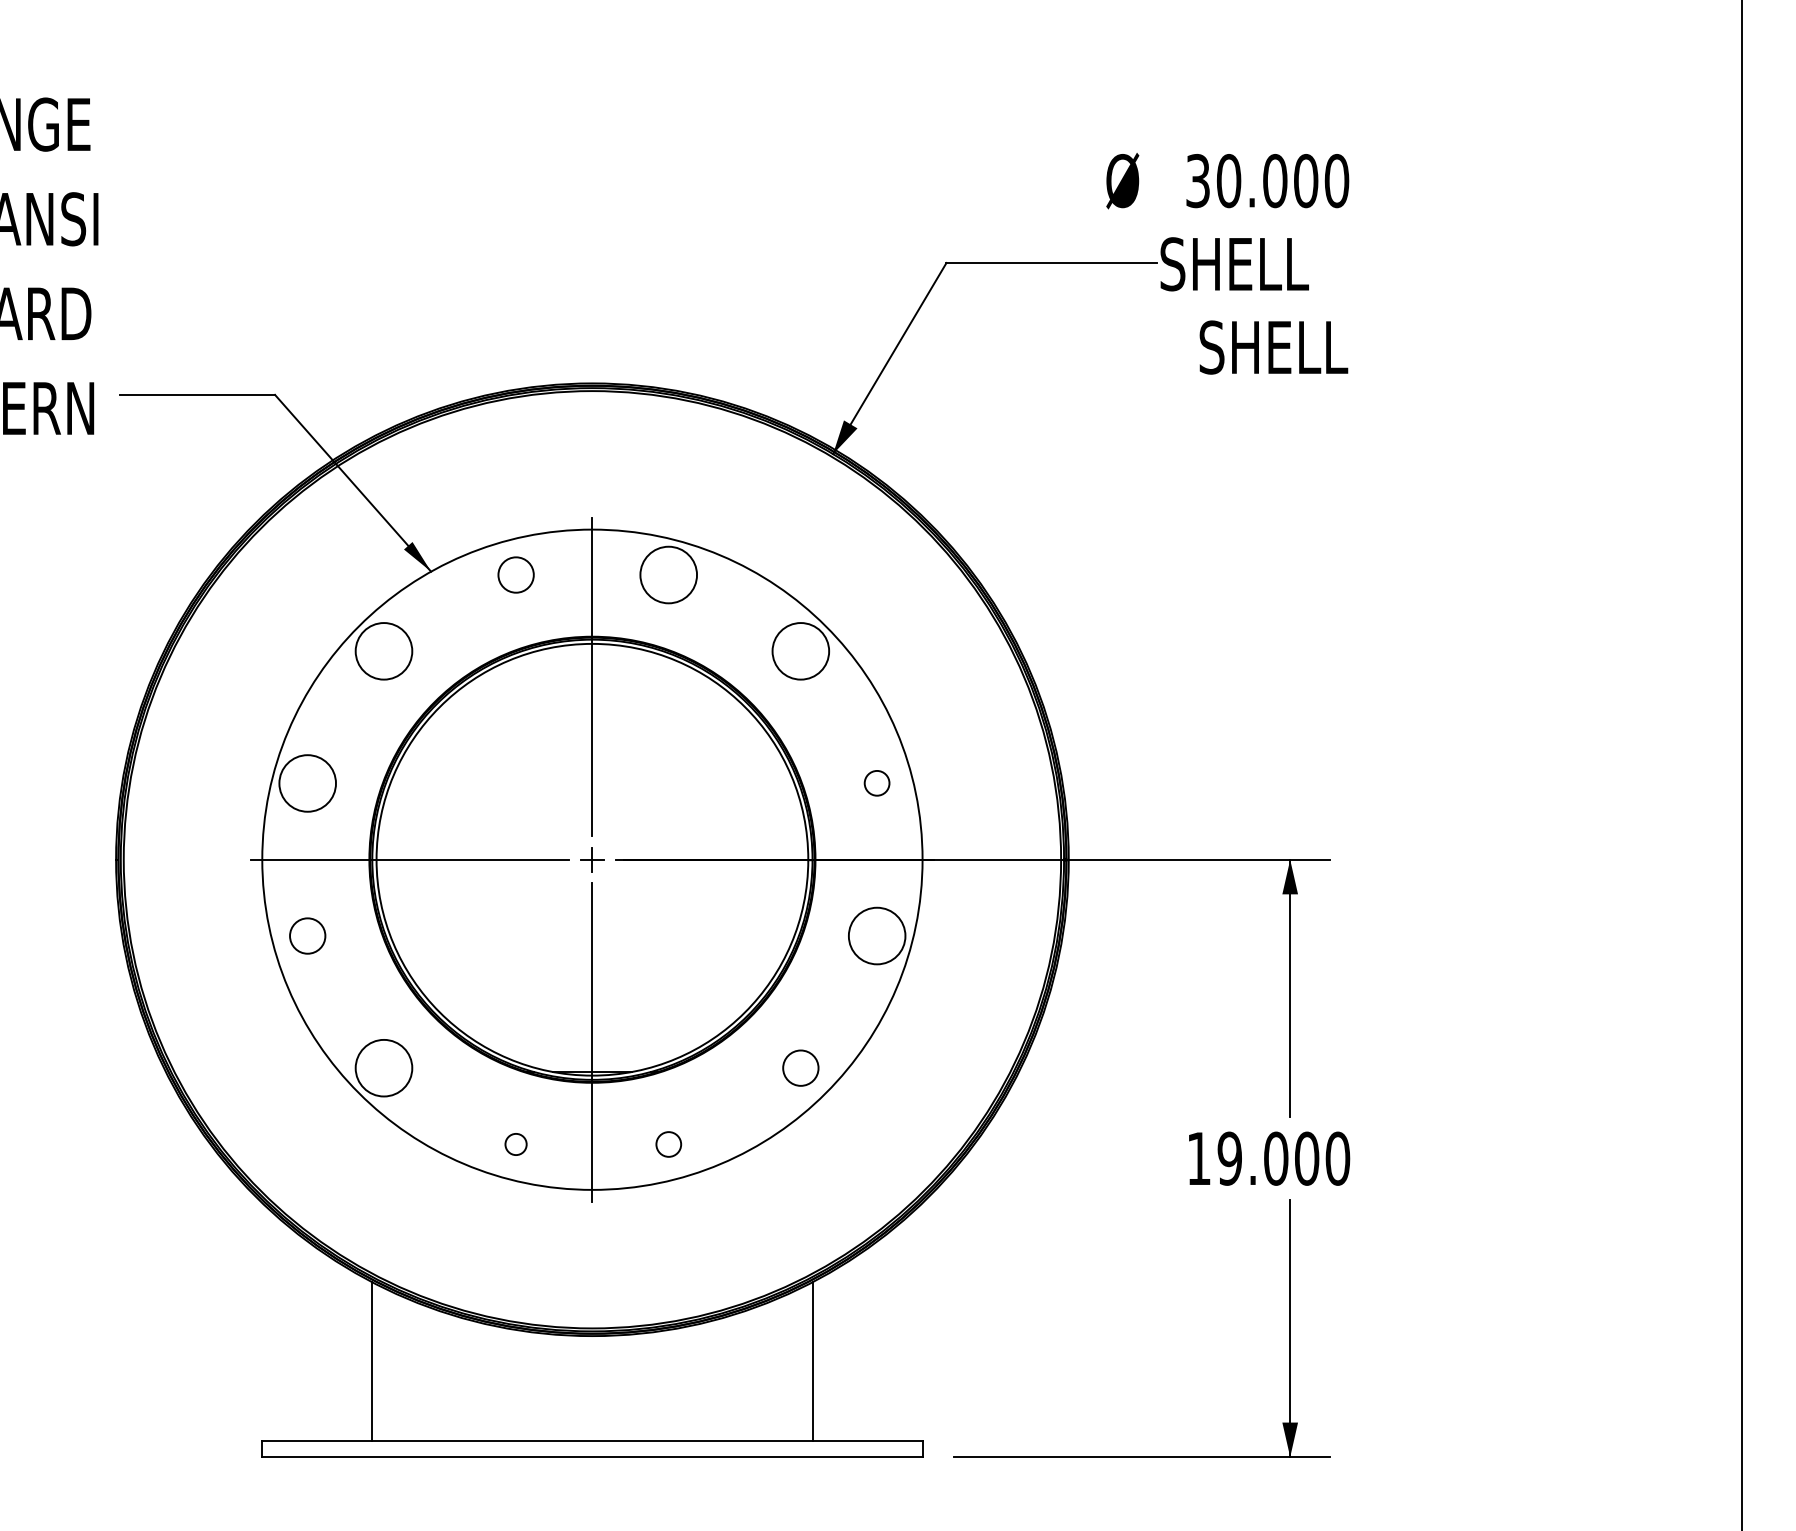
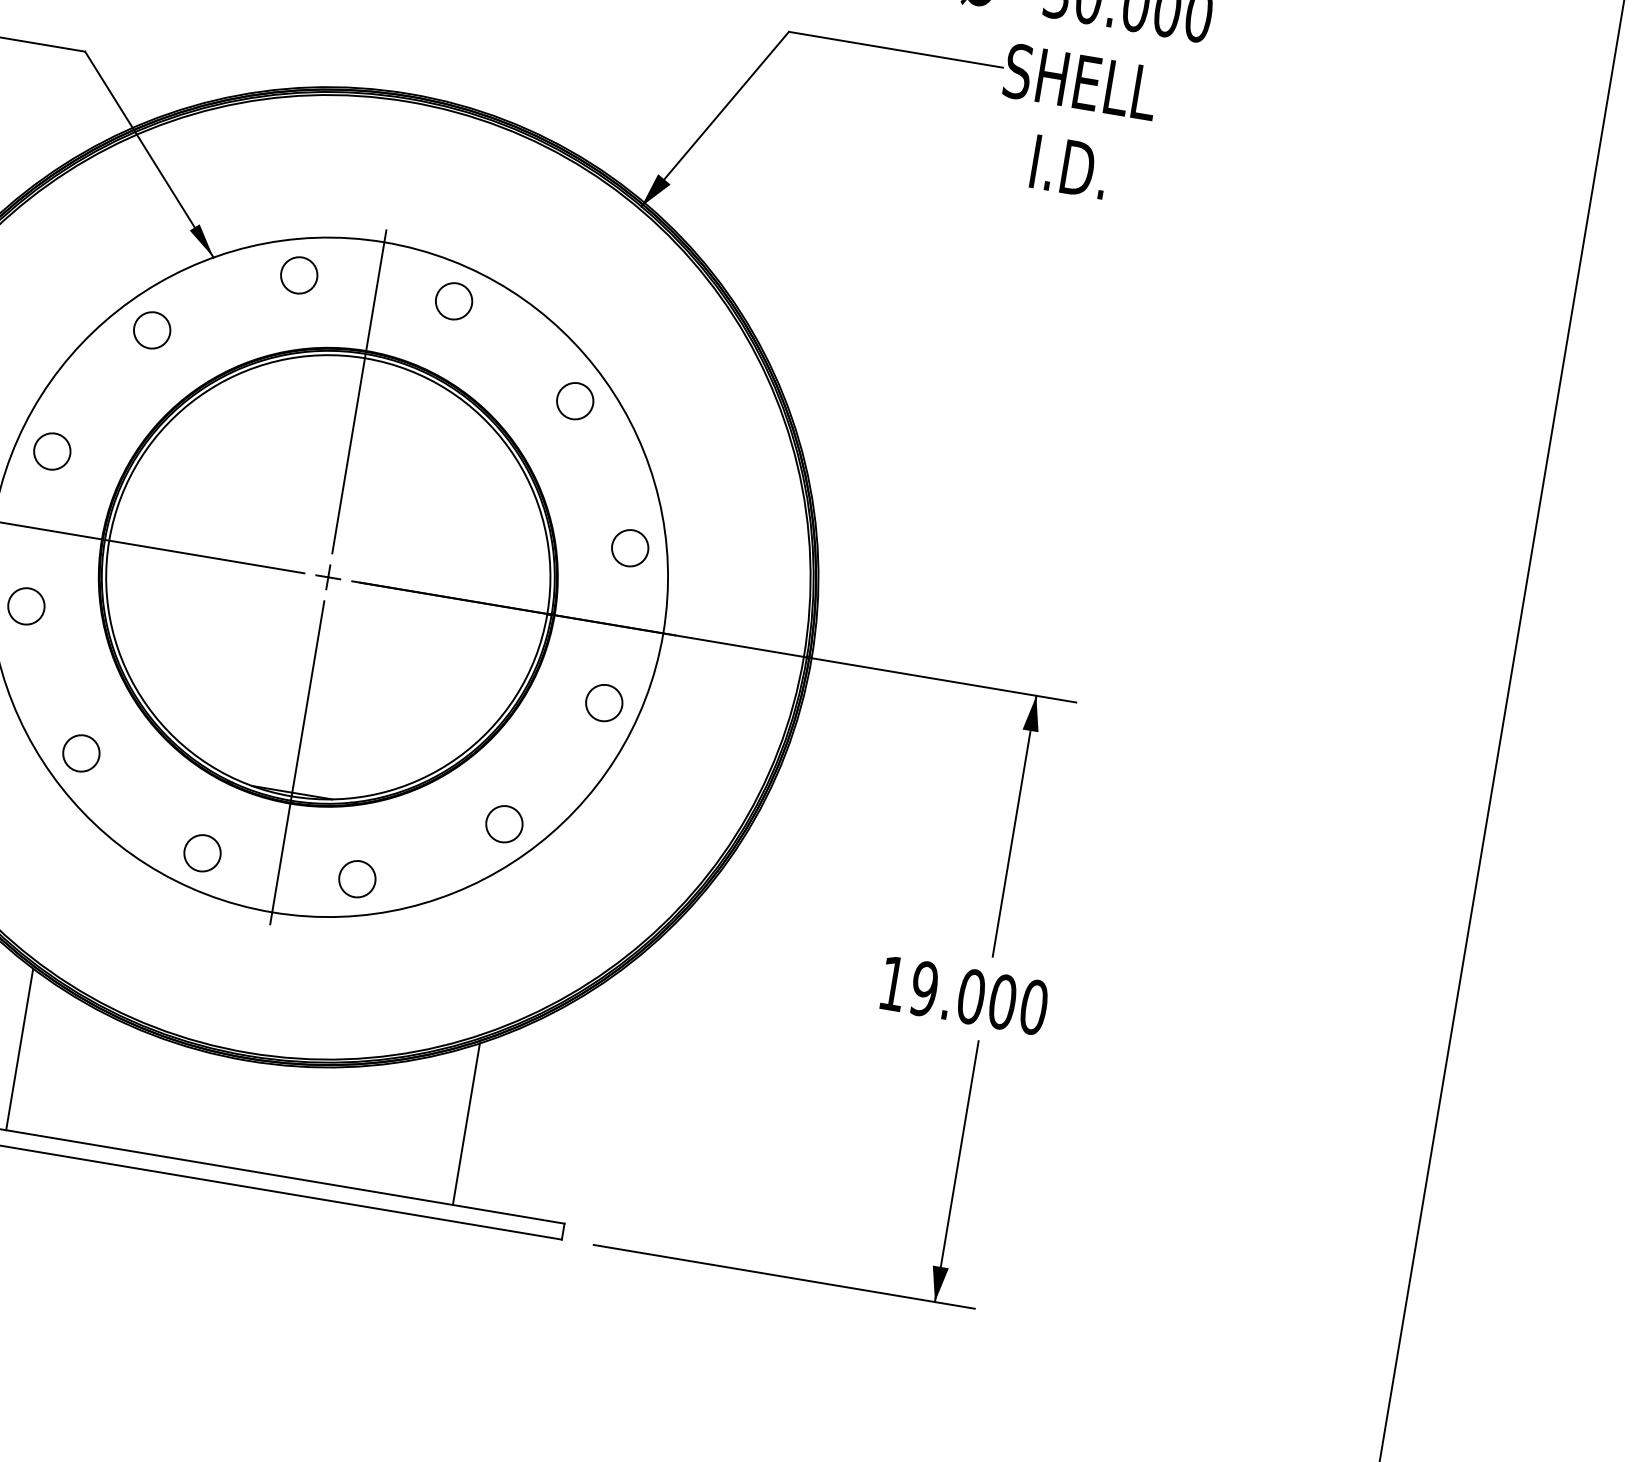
text: (1273, 347) -> (1106, 173), SHELL -> I.D.
circle: (668, 574) -> (453, 300), size x0.62
circle: (383, 651) -> (151, 330), size x0.62
circle: (800, 651) -> (574, 401), size x0.62
circle: (876, 782) -> (629, 547), size x1.43
circle: (307, 783) -> (52, 451), size x0.62
circle: (876, 935) -> (603, 702), size x0.62
circle: (383, 1067) -> (81, 752), size x0.62
circle: (515, 1144) -> (201, 853), size x1.67
circle: (668, 1144) -> (357, 879), size x1.43

